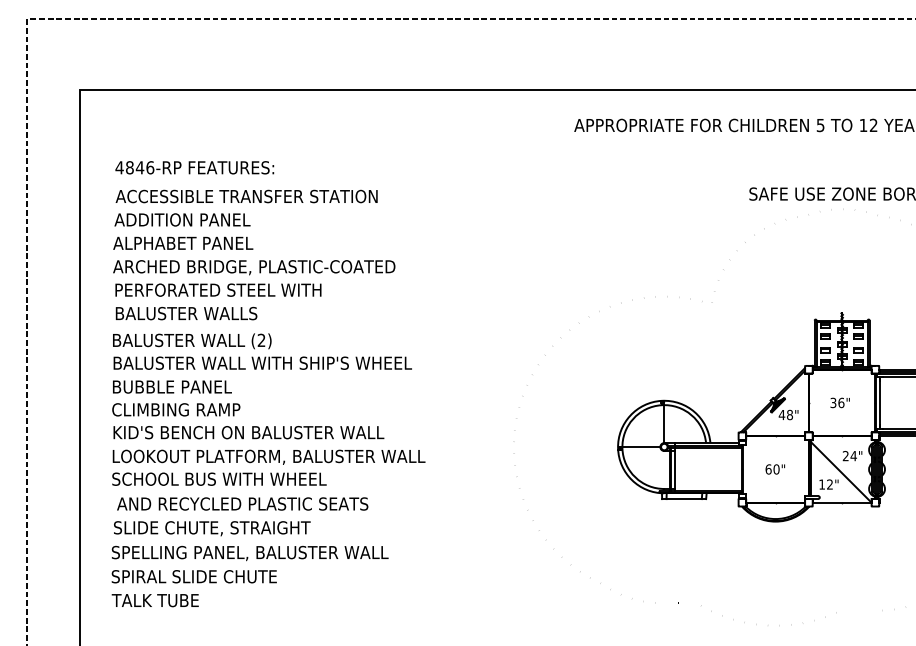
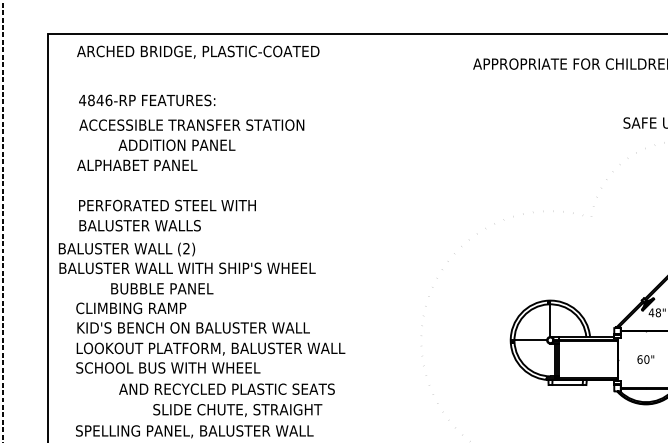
text: (182, 219) -> (176, 144), moved
text: (254, 267) -> (198, 52), moved
text: (262, 351) -> (187, 258), moved
text: (172, 386) -> (162, 288), moved
text: (242, 503) -> (226, 388), moved
text: (212, 528) -> (237, 410), moved

